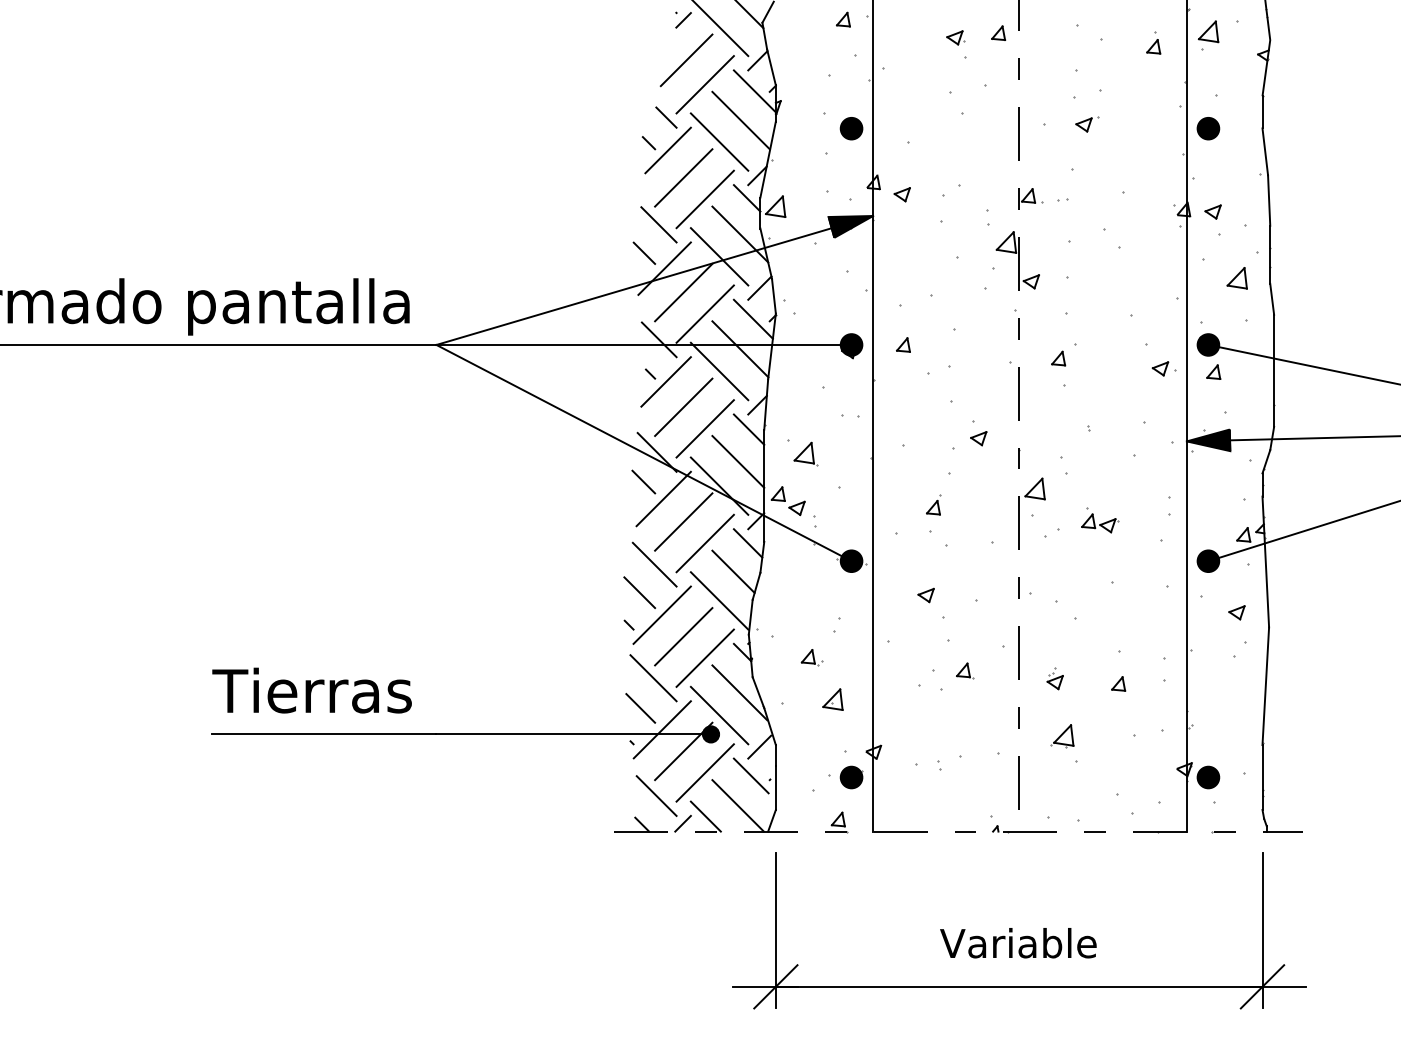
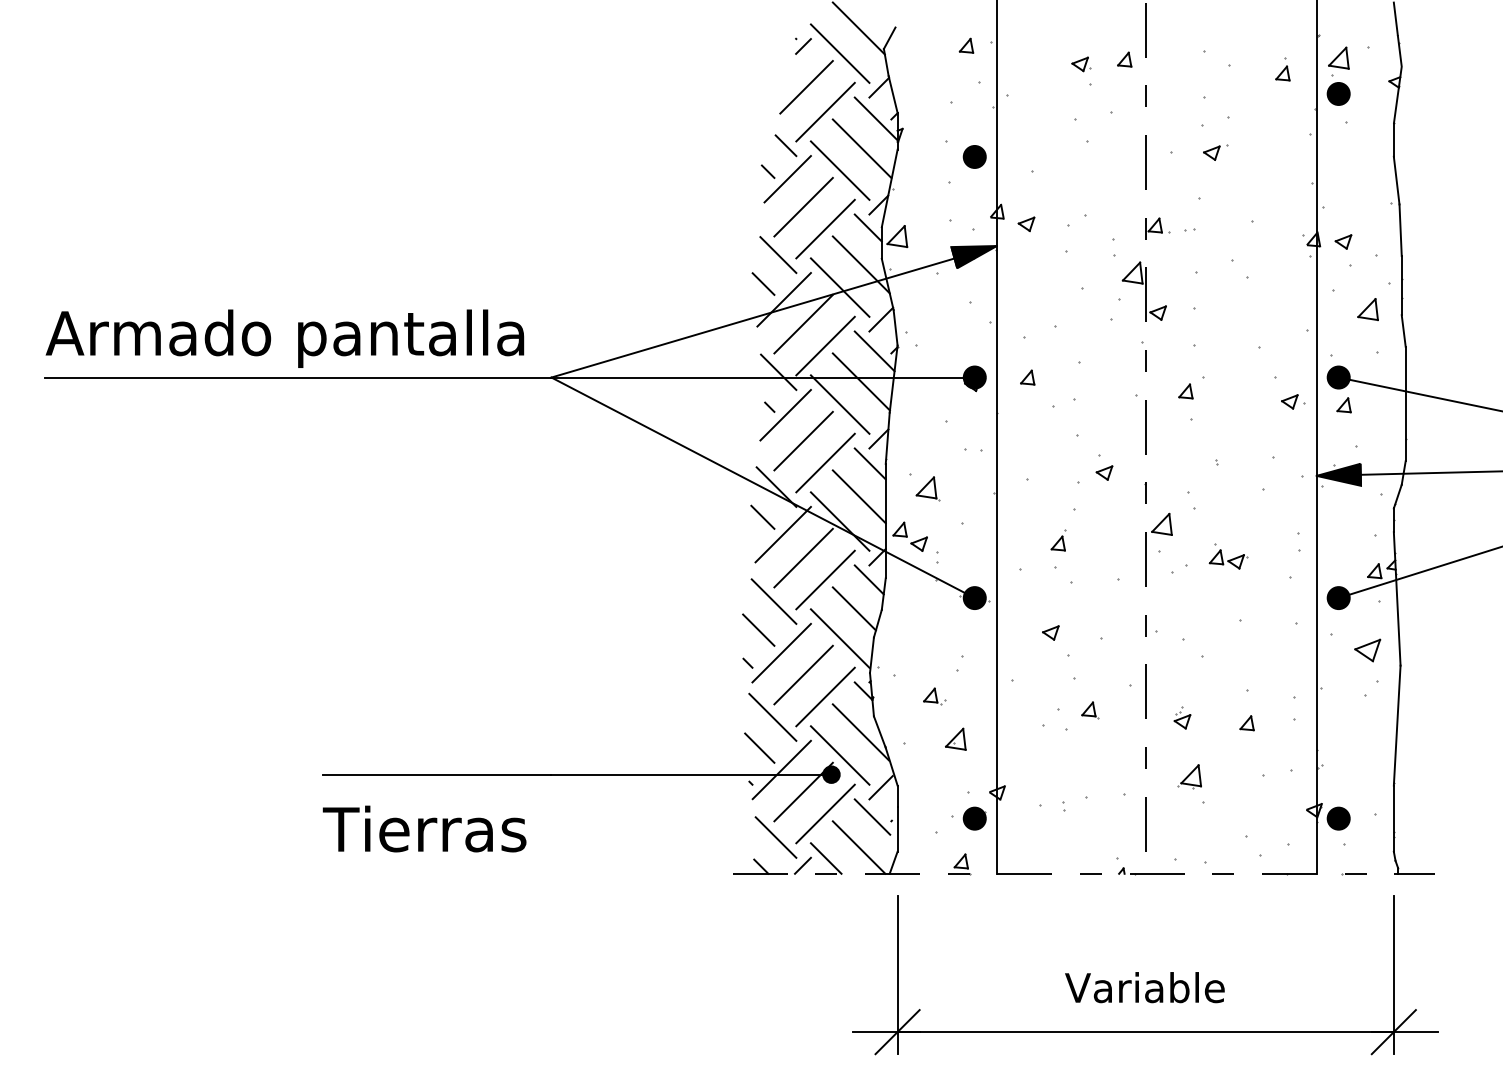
part: (1208, 128) -> (1338, 93), moved
part: (1236, 612) -> (1367, 650), size x1.6
text: (311, 690) -> (424, 828), moved

